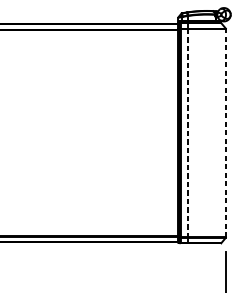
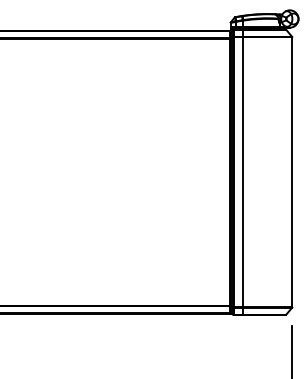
line: (187, 133) -> (242, 172), dashed -> solid
line: (226, 133) -> (292, 172), dashed -> solid

